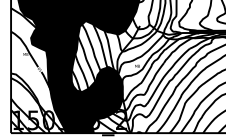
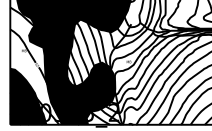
fill: (30, 103) -> (28, 96), added

